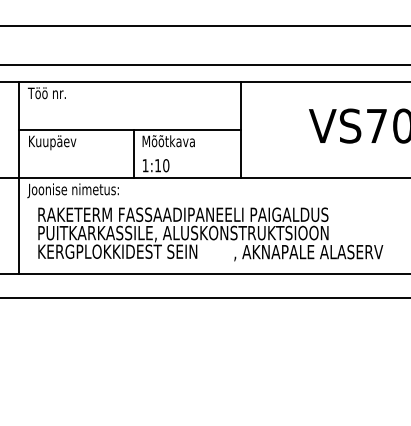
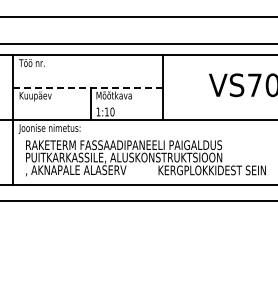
line: (130, 129) -> (88, 87), solid -> dashed
text: (117, 252) -> (79, 170), KERGPLOKKIDEST SEIN -> , AKNAPALE ALASERV
text: (312, 252) -> (211, 170), , AKNAPALE ALASERV -> KERGPLOKKIDEST SEIN

